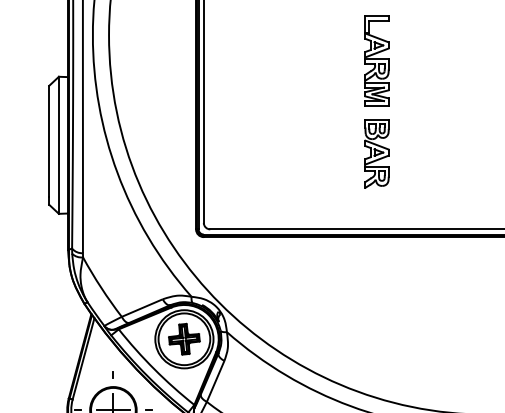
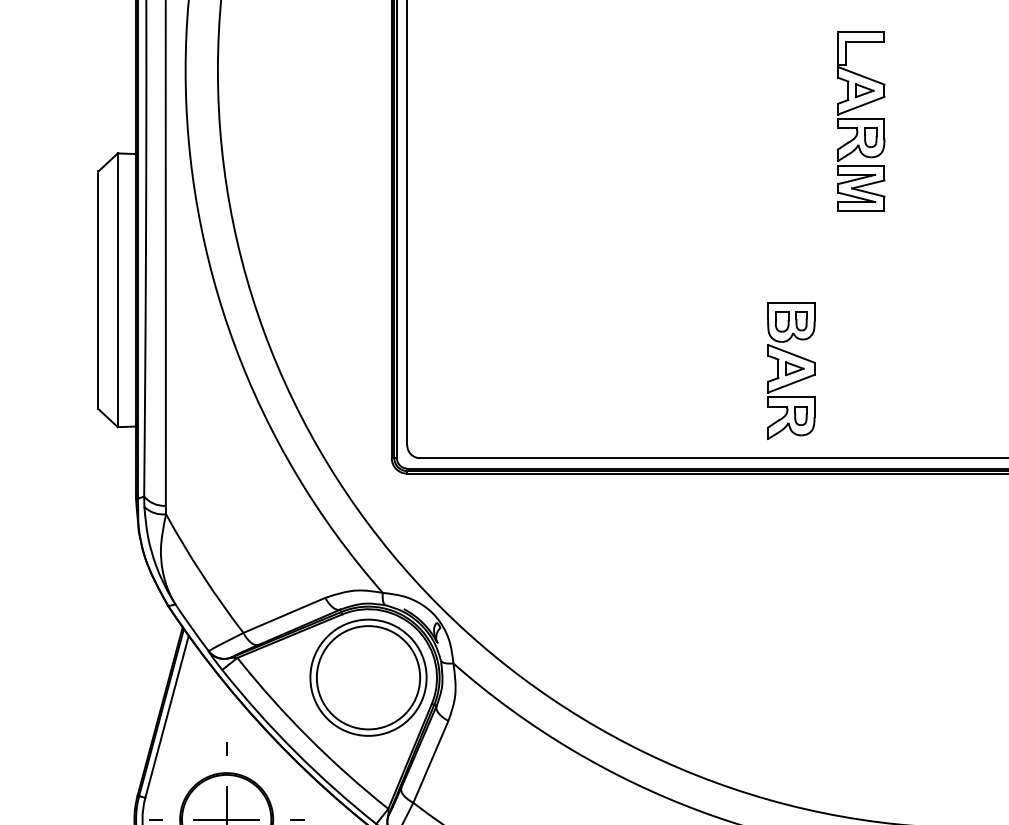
part: (376, 60) -> (860, 120), moved
part: (376, 153) -> (790, 370), moved
part: (184, 338) -> (368, 676), removed

